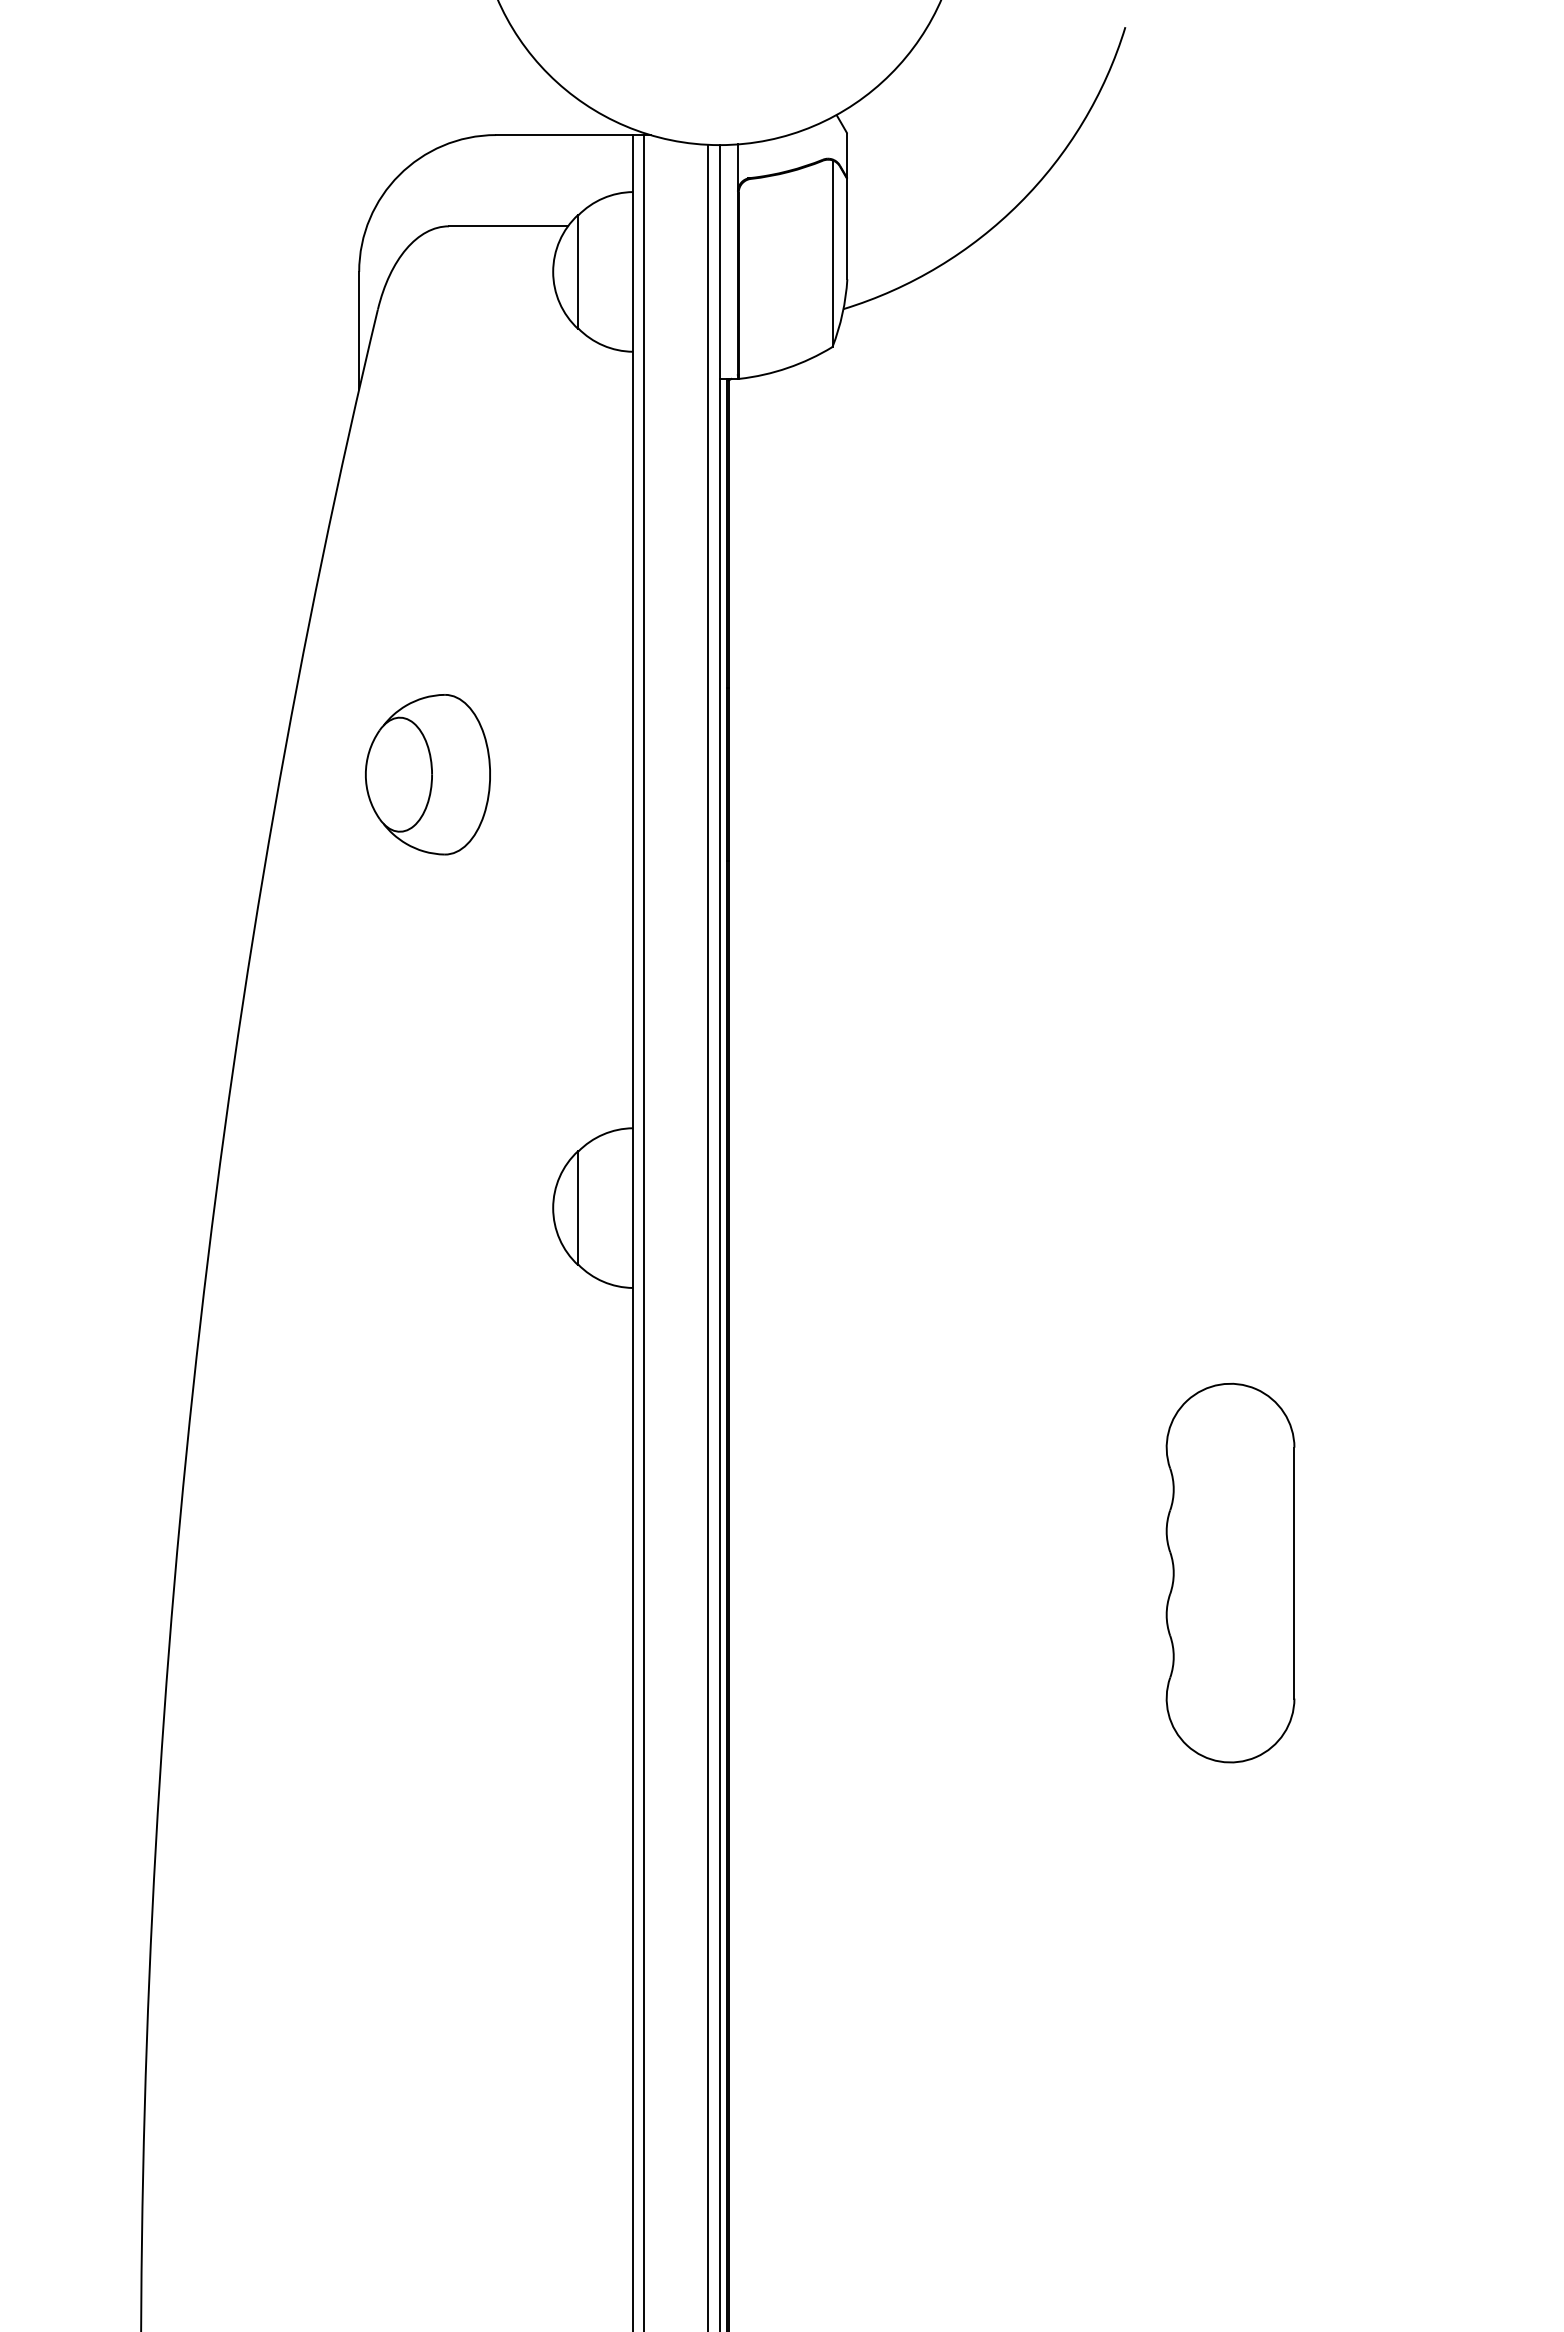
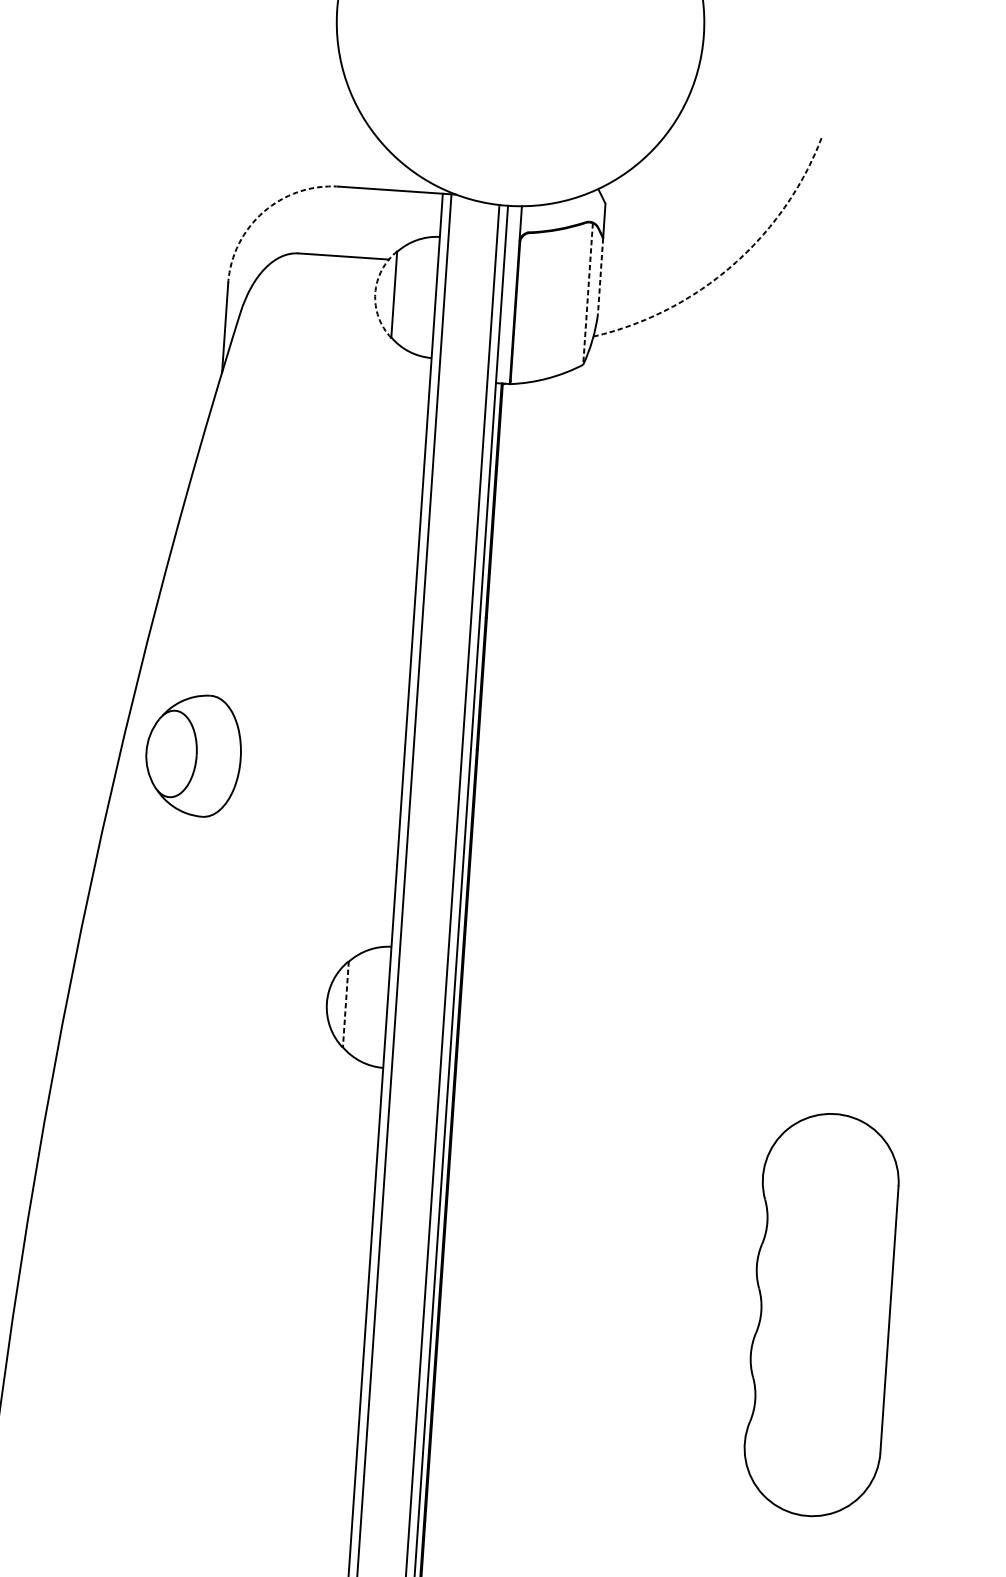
arc: (399, 175) -> (263, 212), solid -> dashed
arc: (1019, 203) -> (732, 265), solid -> dashed
line: (847, 229) -> (600, 276), solid -> dashed
line: (832, 254) -> (587, 294), solid -> dashed
arc: (553, 271) -> (375, 293), solid -> dashed
part: (427, 774) -> (193, 755), moved
line: (578, 1208) -> (346, 1004), solid -> dashed
part: (1230, 1572) -> (821, 1314), size x1.4

